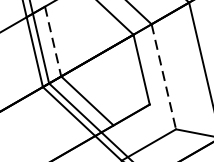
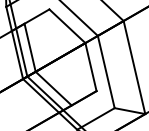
line: (53, 41) -> (30, 47), dashed -> solid
line: (164, 77) -> (106, 72), dashed -> solid

